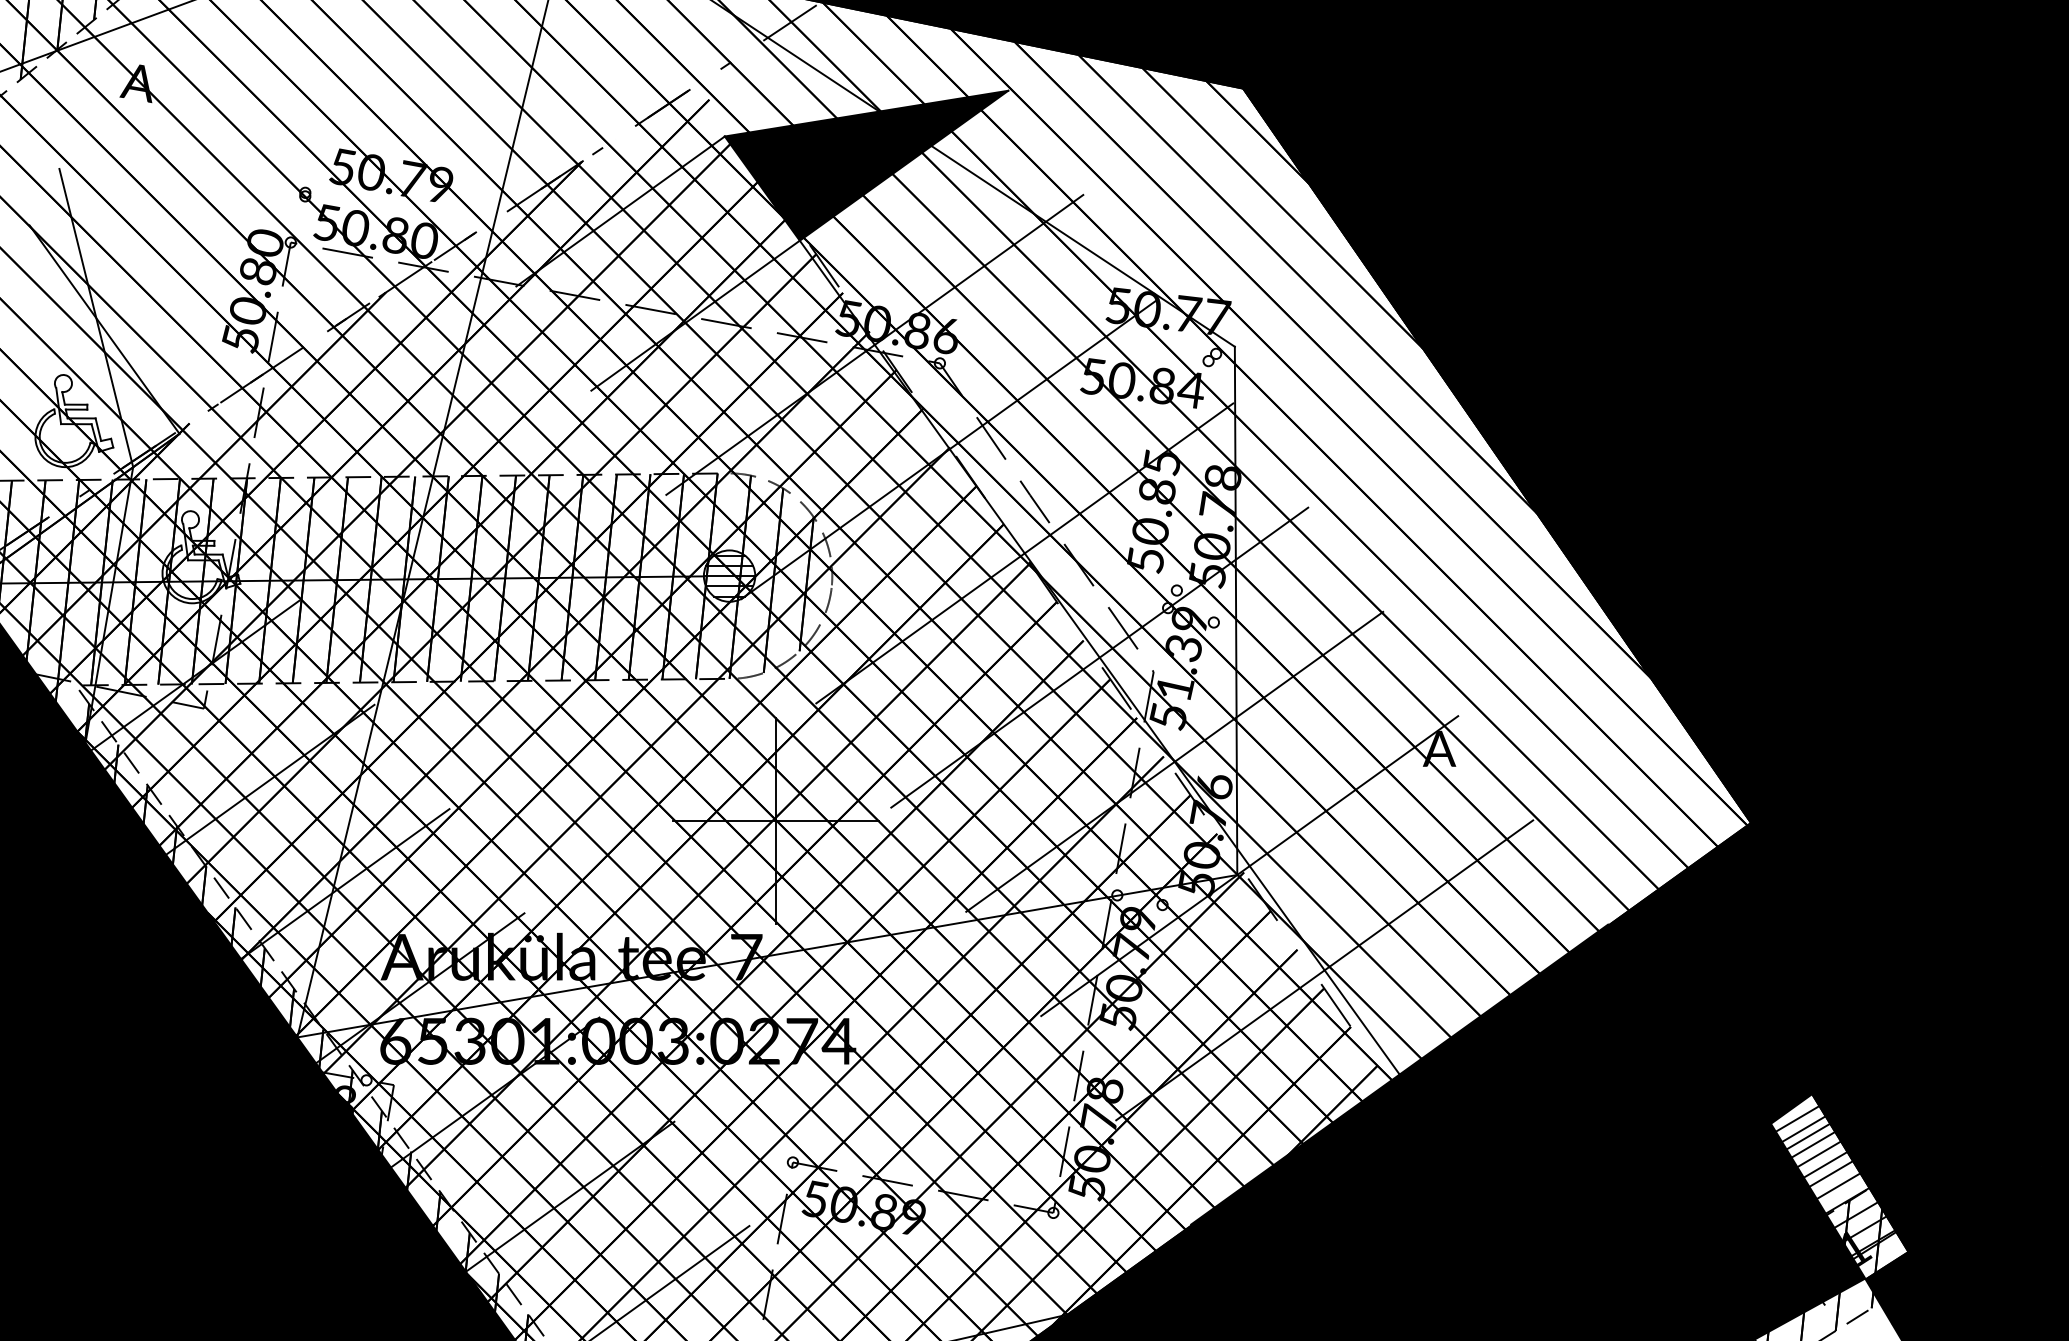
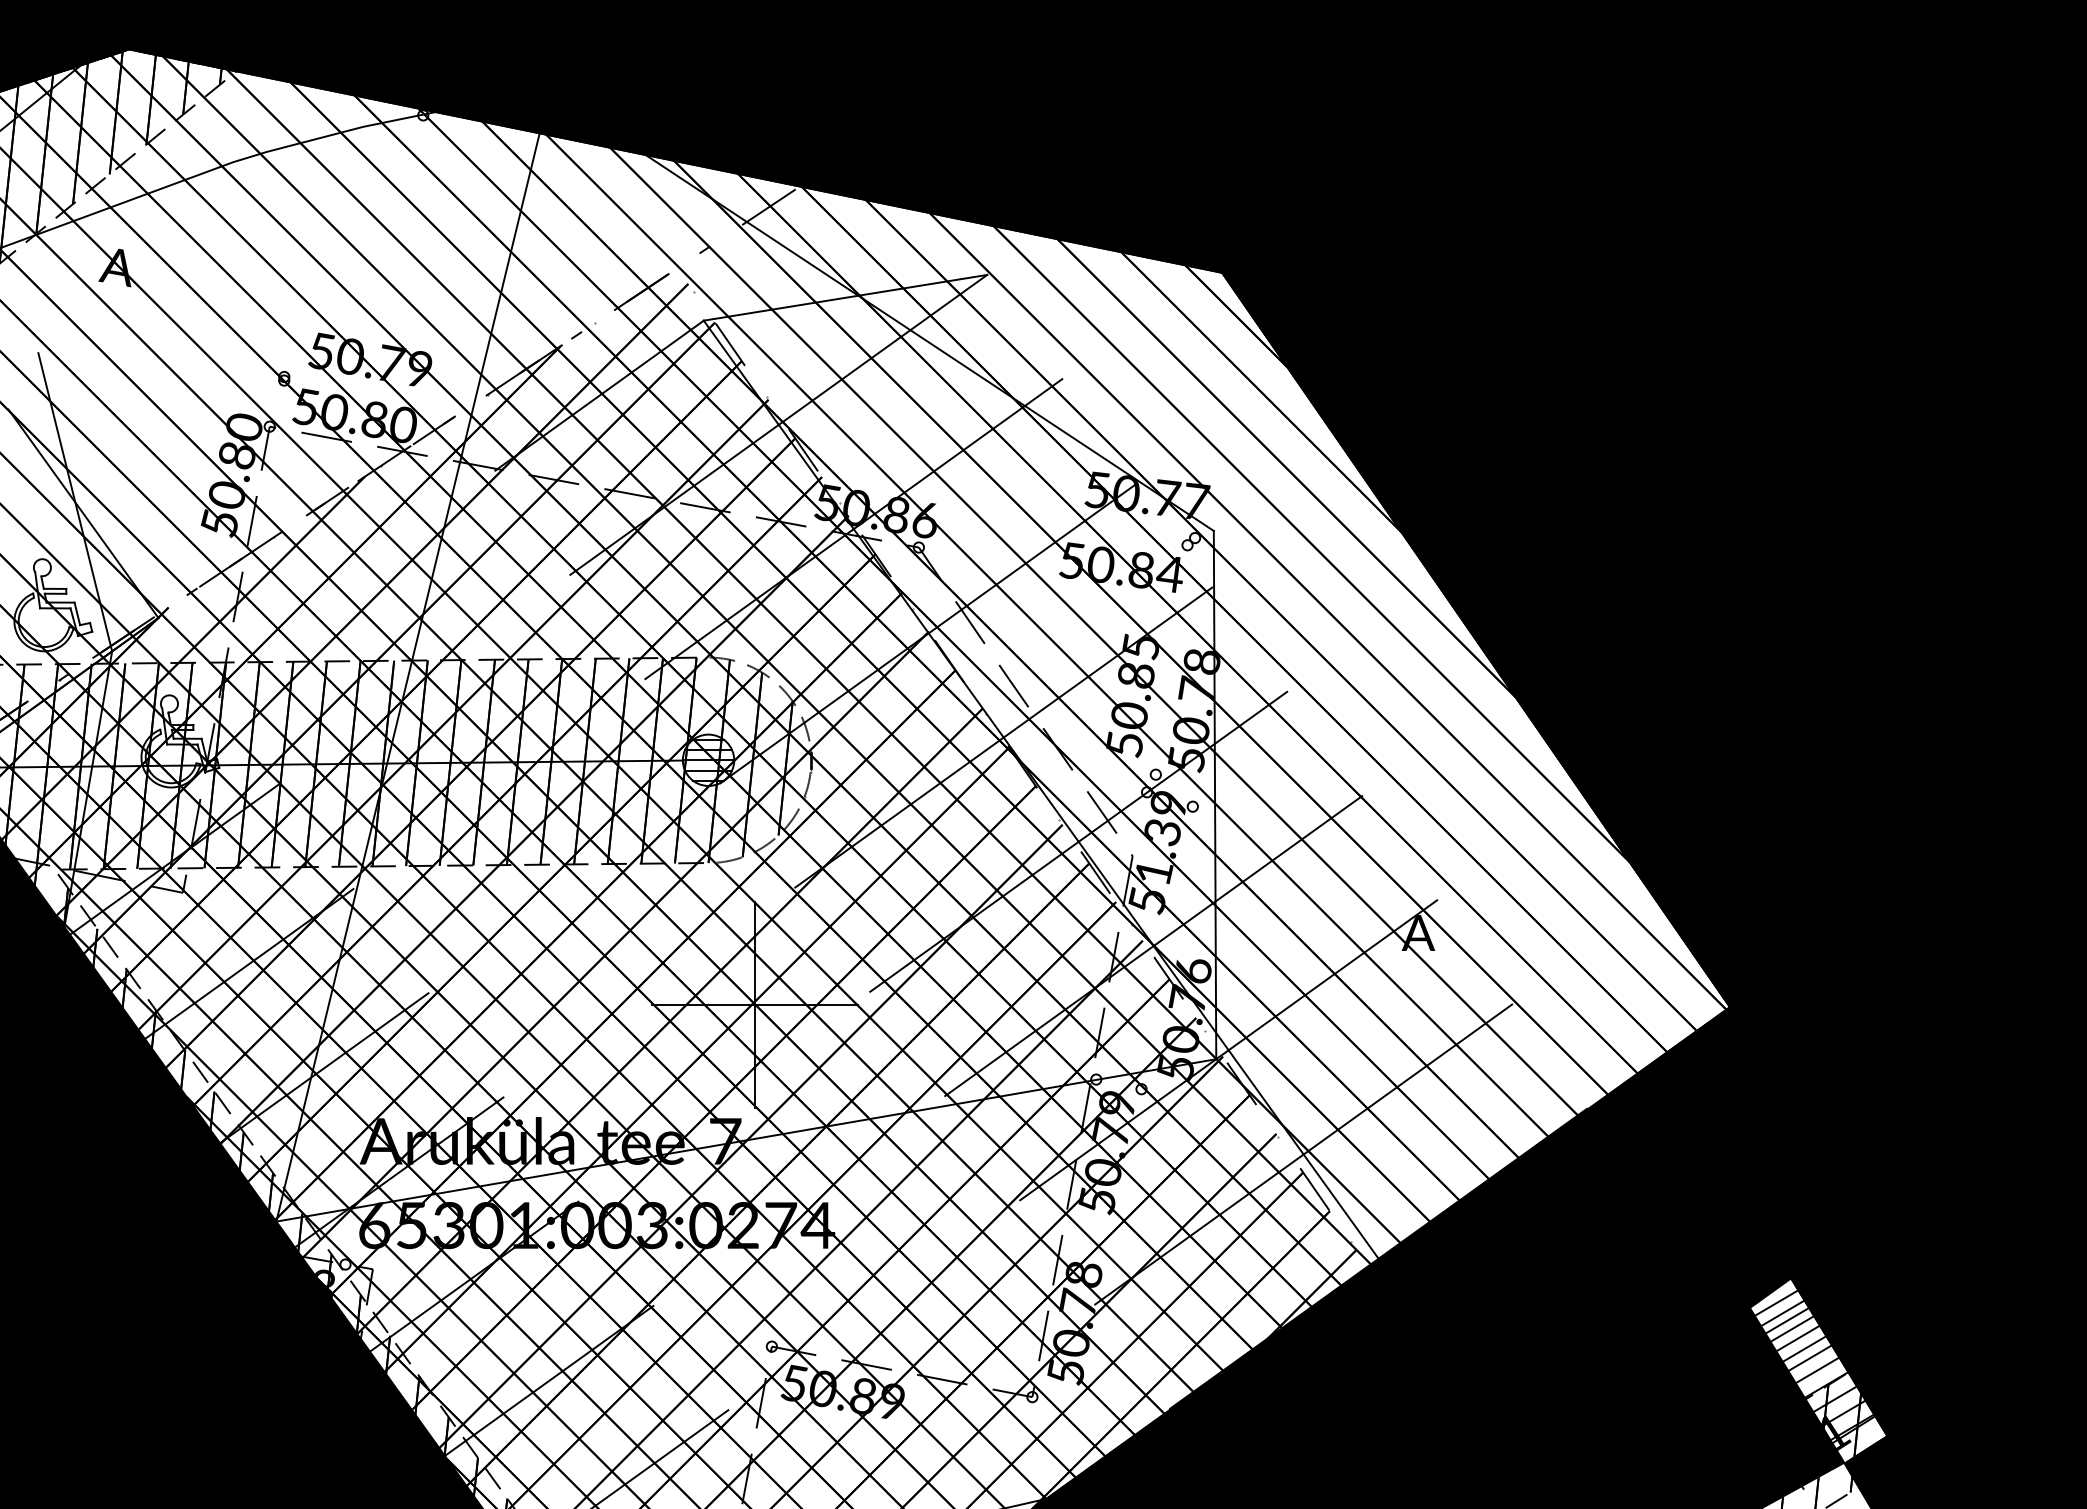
fill: (866, 165) -> (845, 349), removed

